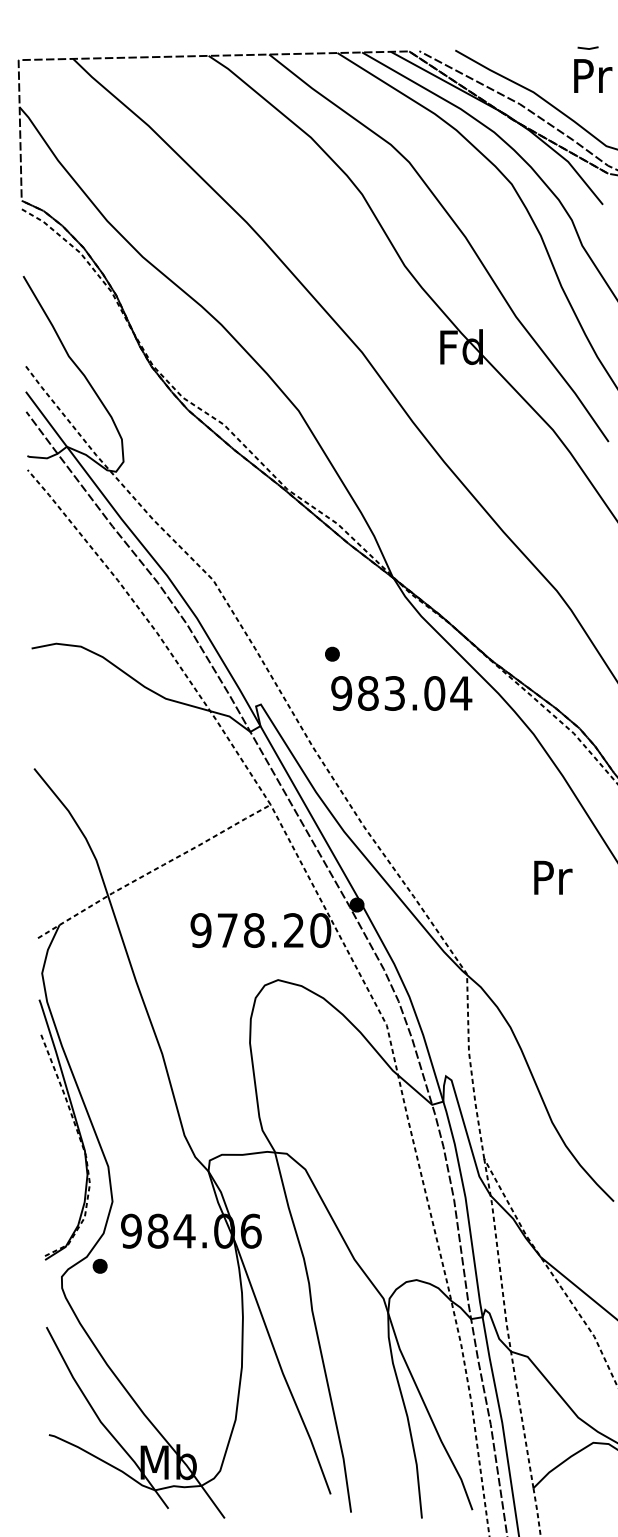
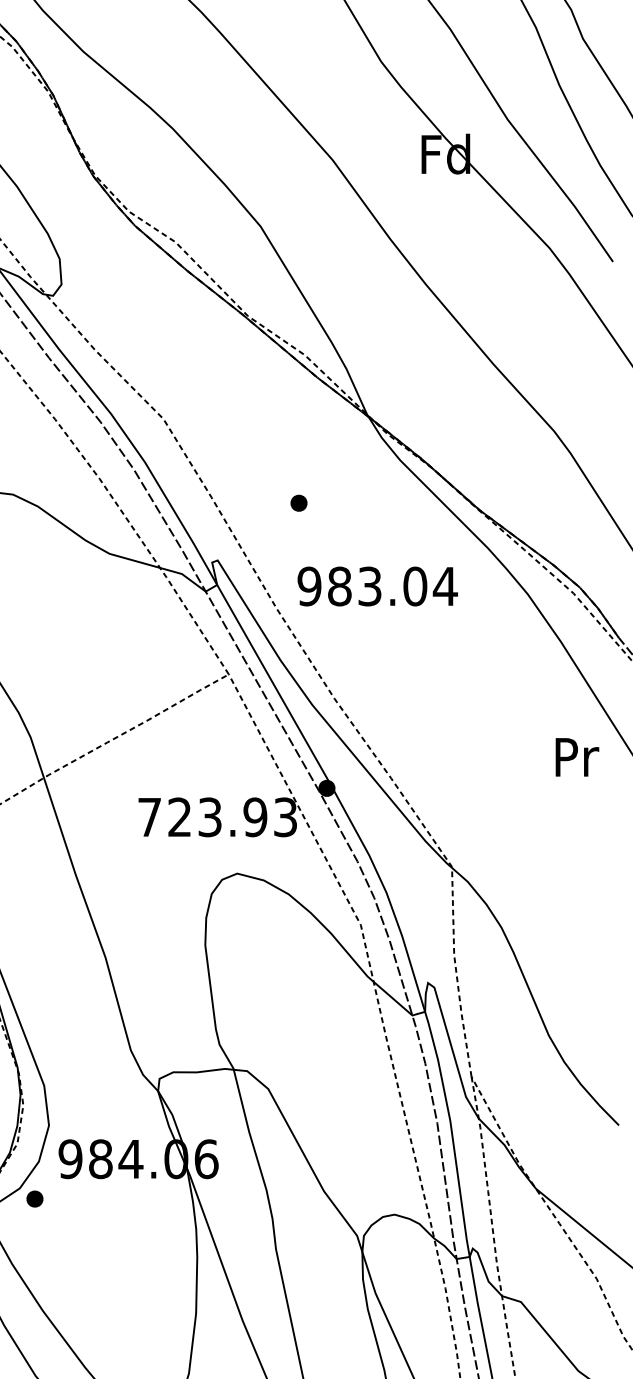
text: (401, 693) -> (377, 586), moved
text: (553, 877) -> (577, 757), moved
text: (260, 930) -> (217, 817), 978.20 -> 723.93

